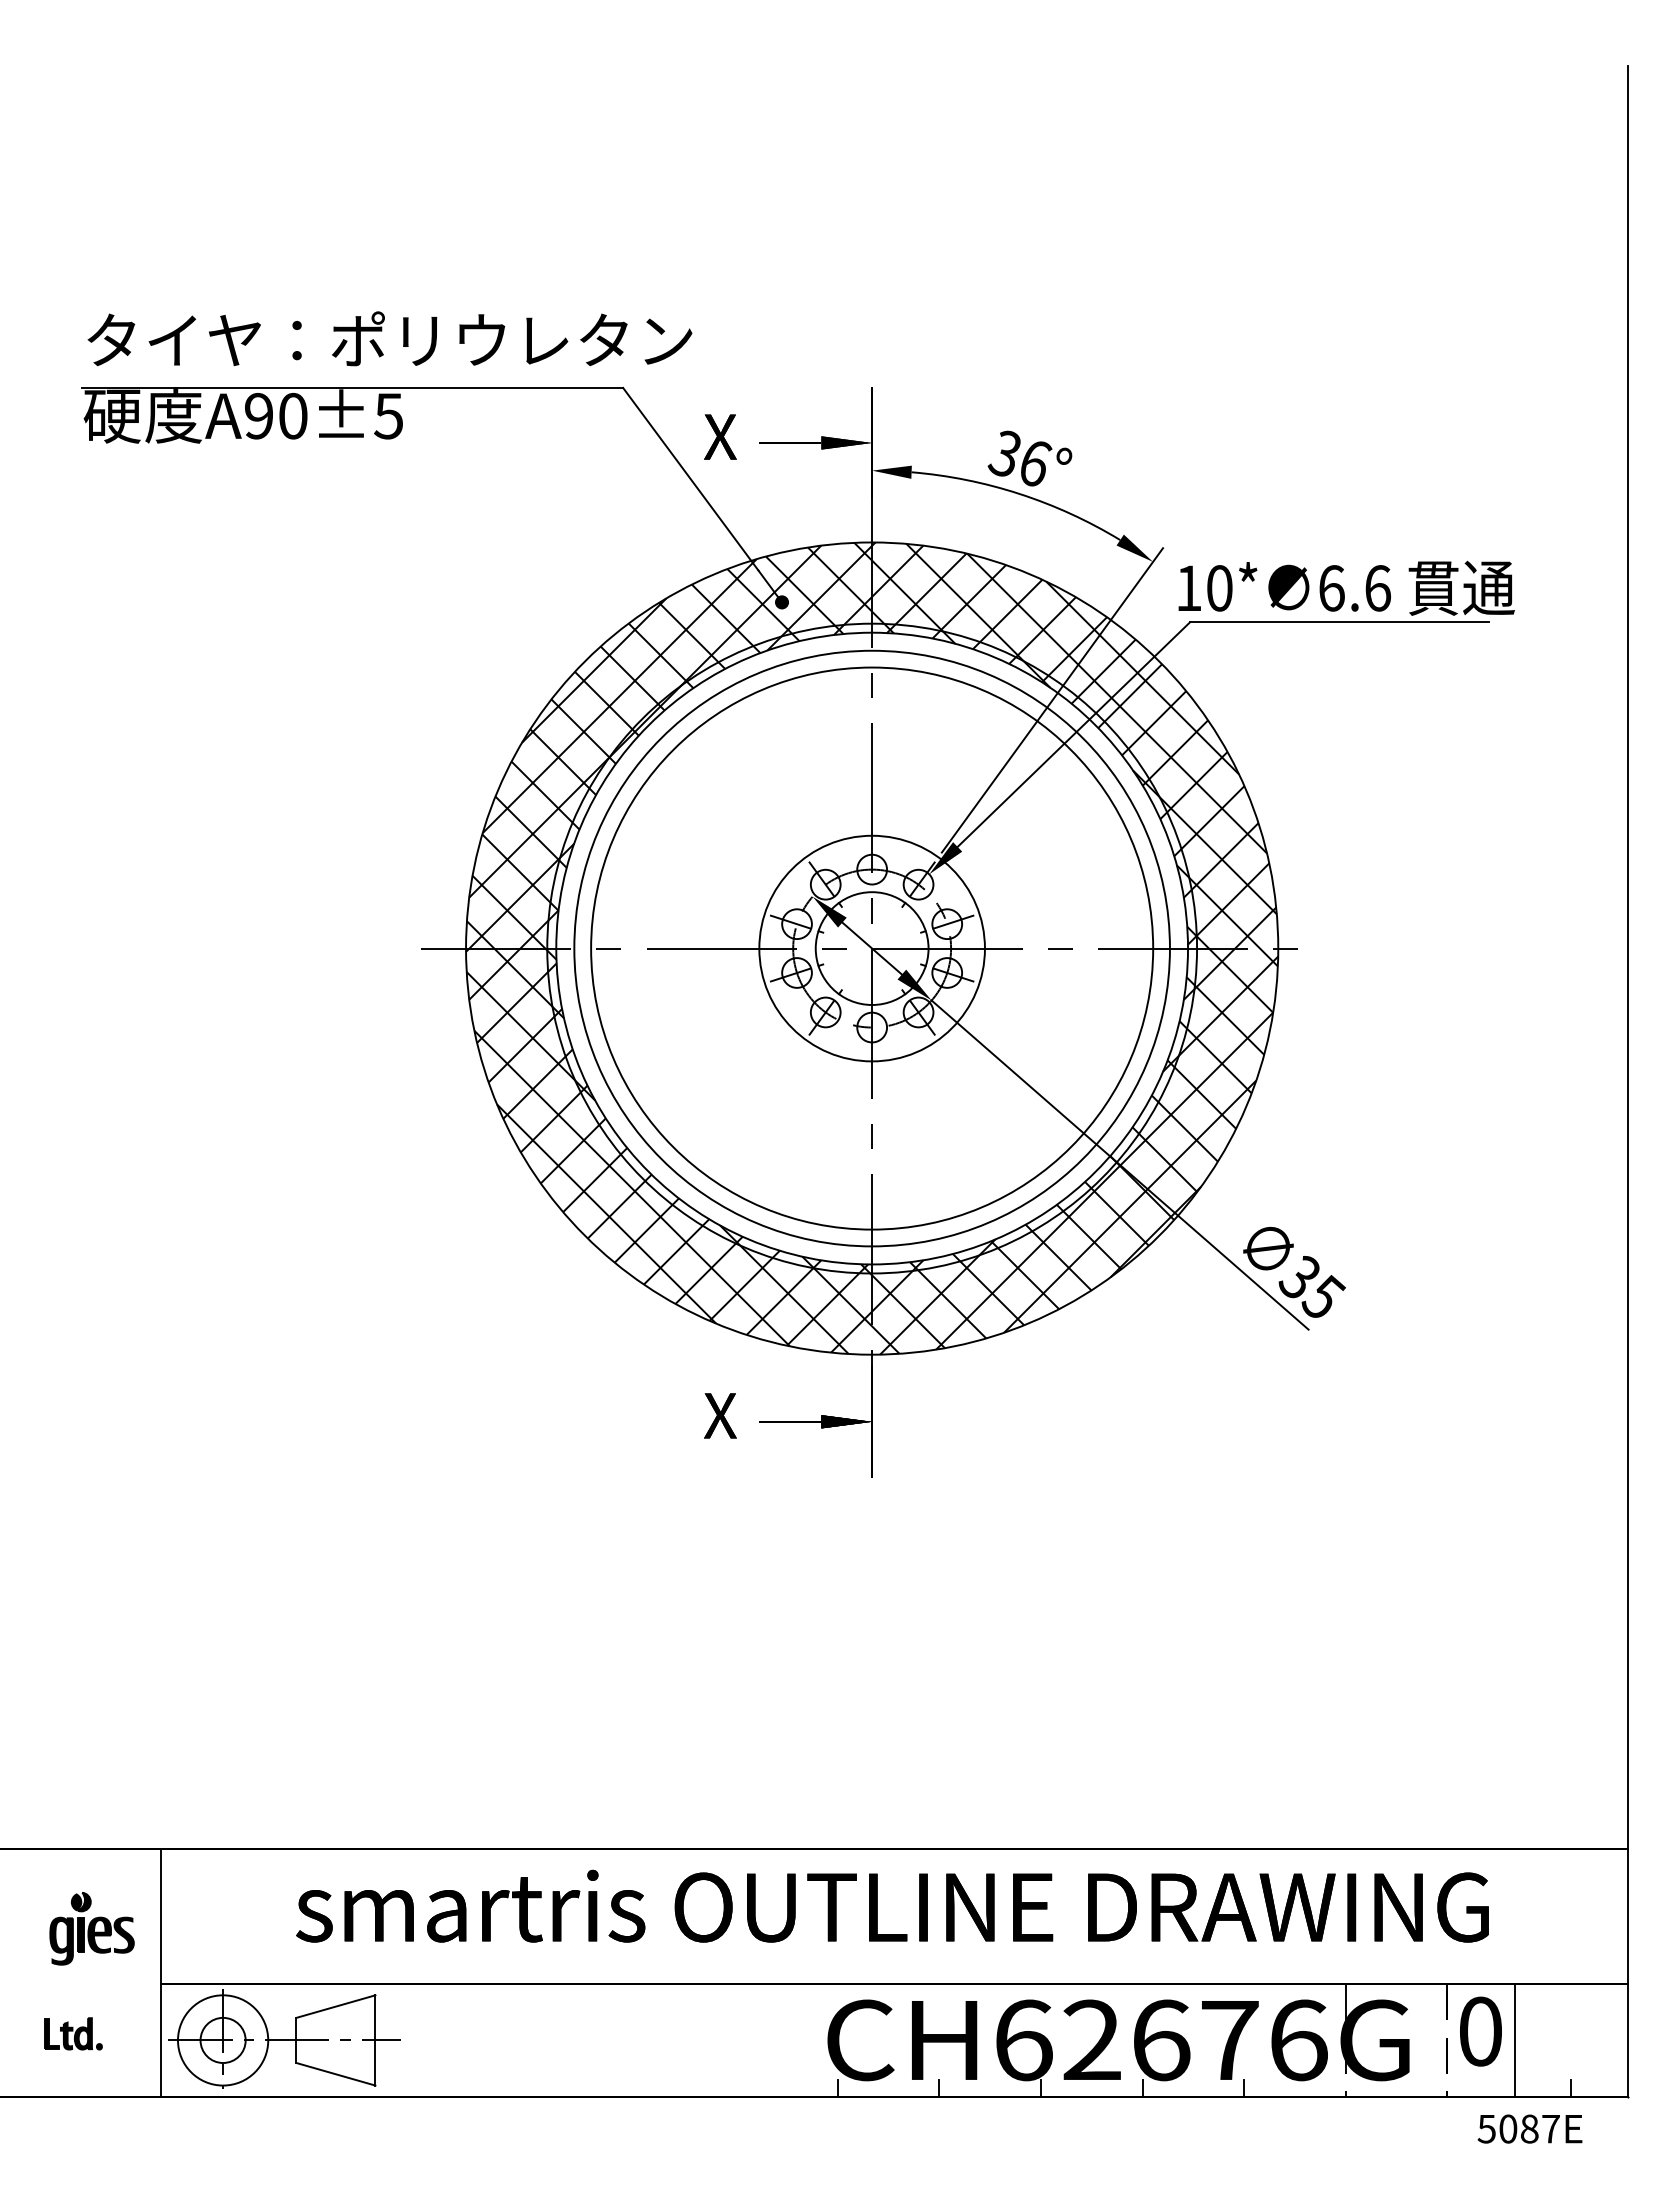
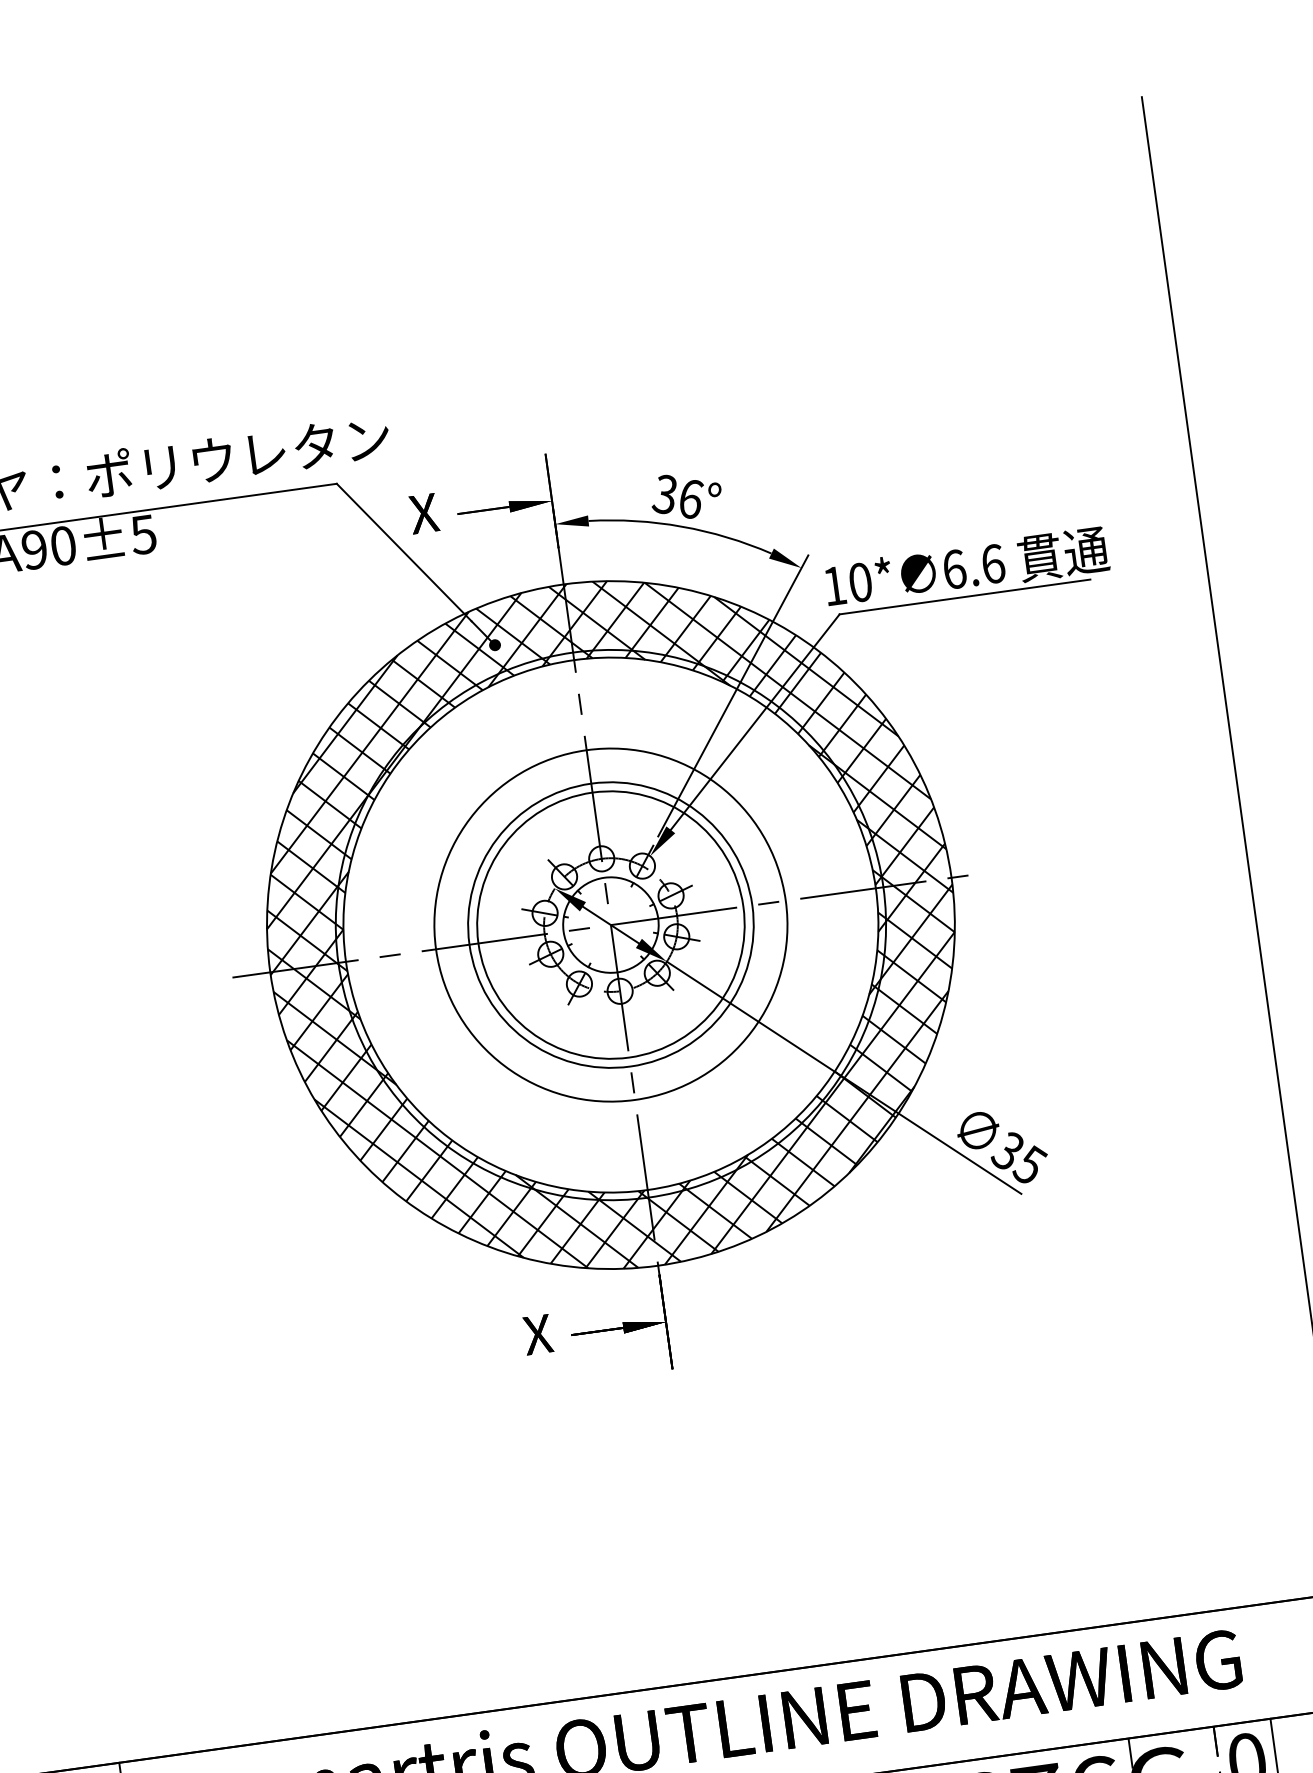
circle: (871, 948) -> (610, 925), size x0.7
circle: (871, 948) -> (610, 925), size x1.4
circle: (872, 948) -> (611, 924), size x0.6

